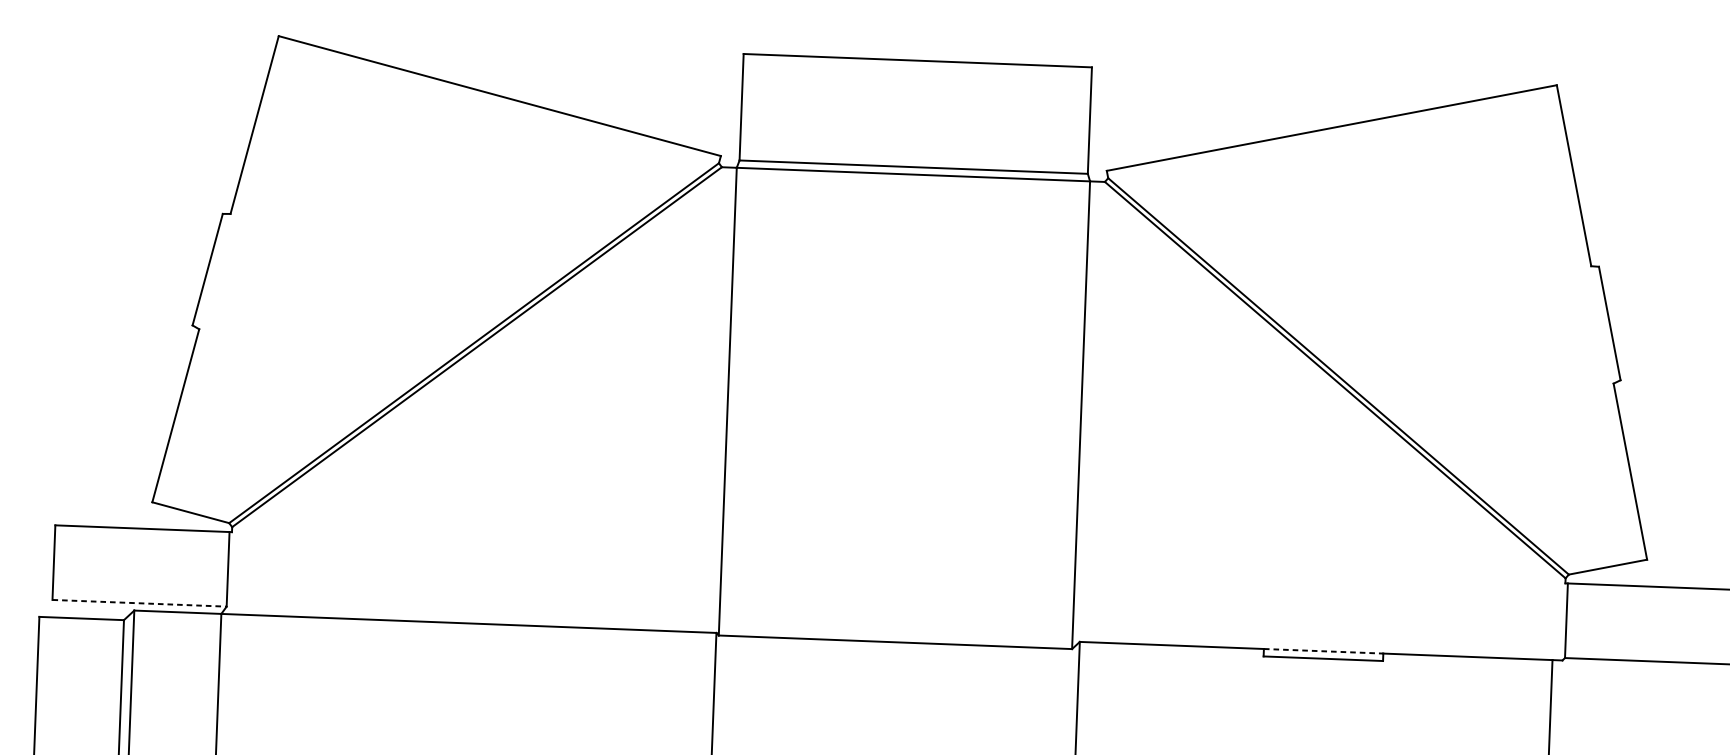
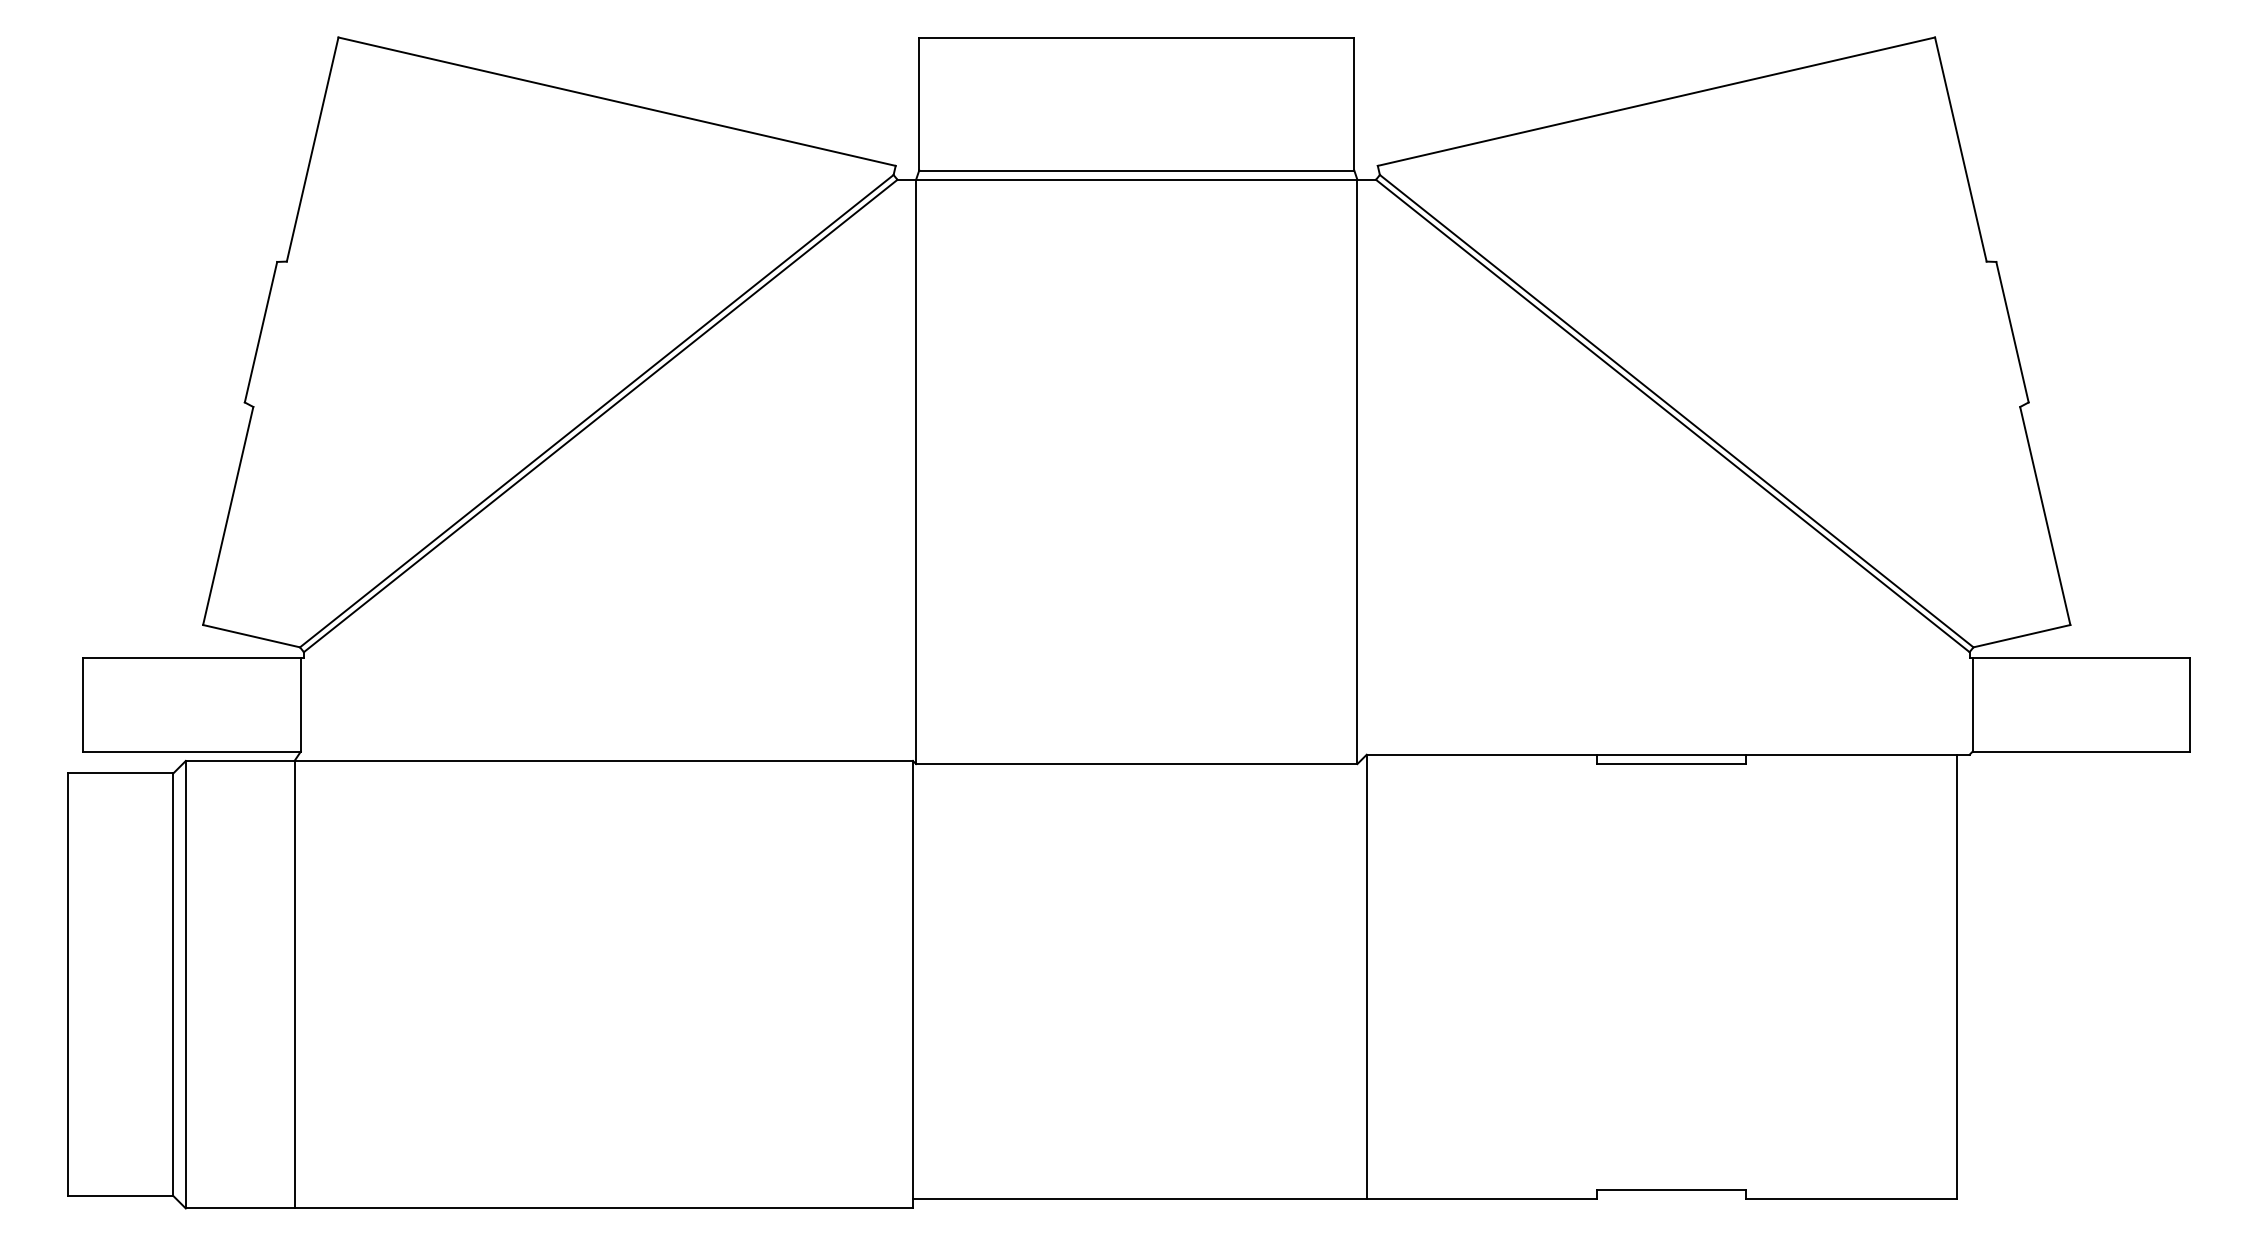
line: (139, 603) -> (192, 751), dashed -> solid
line: (1323, 651) -> (1671, 754), dashed -> solid

